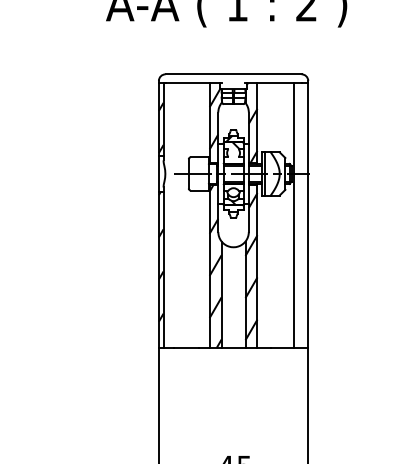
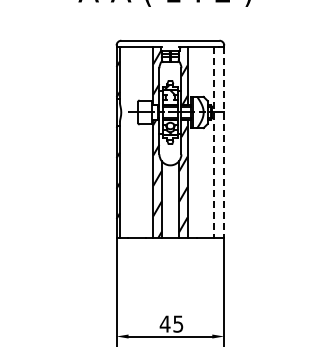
line: (293, 215) -> (213, 142), solid -> dashed
line: (308, 215) -> (224, 142), solid -> dashed

